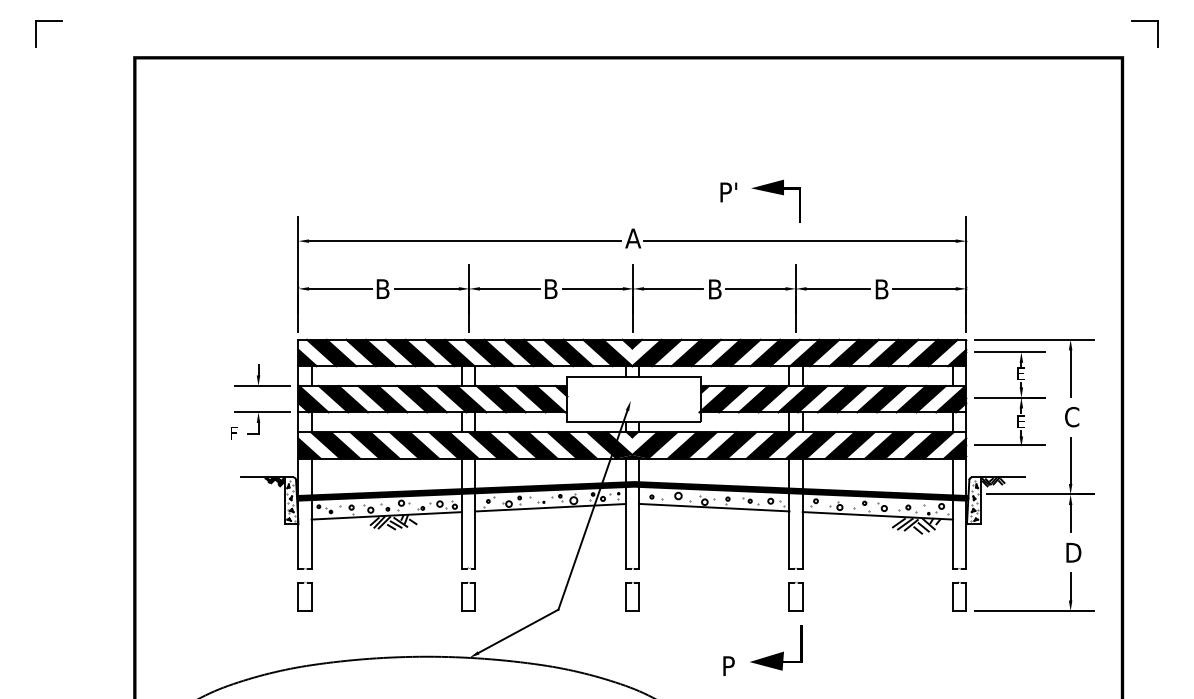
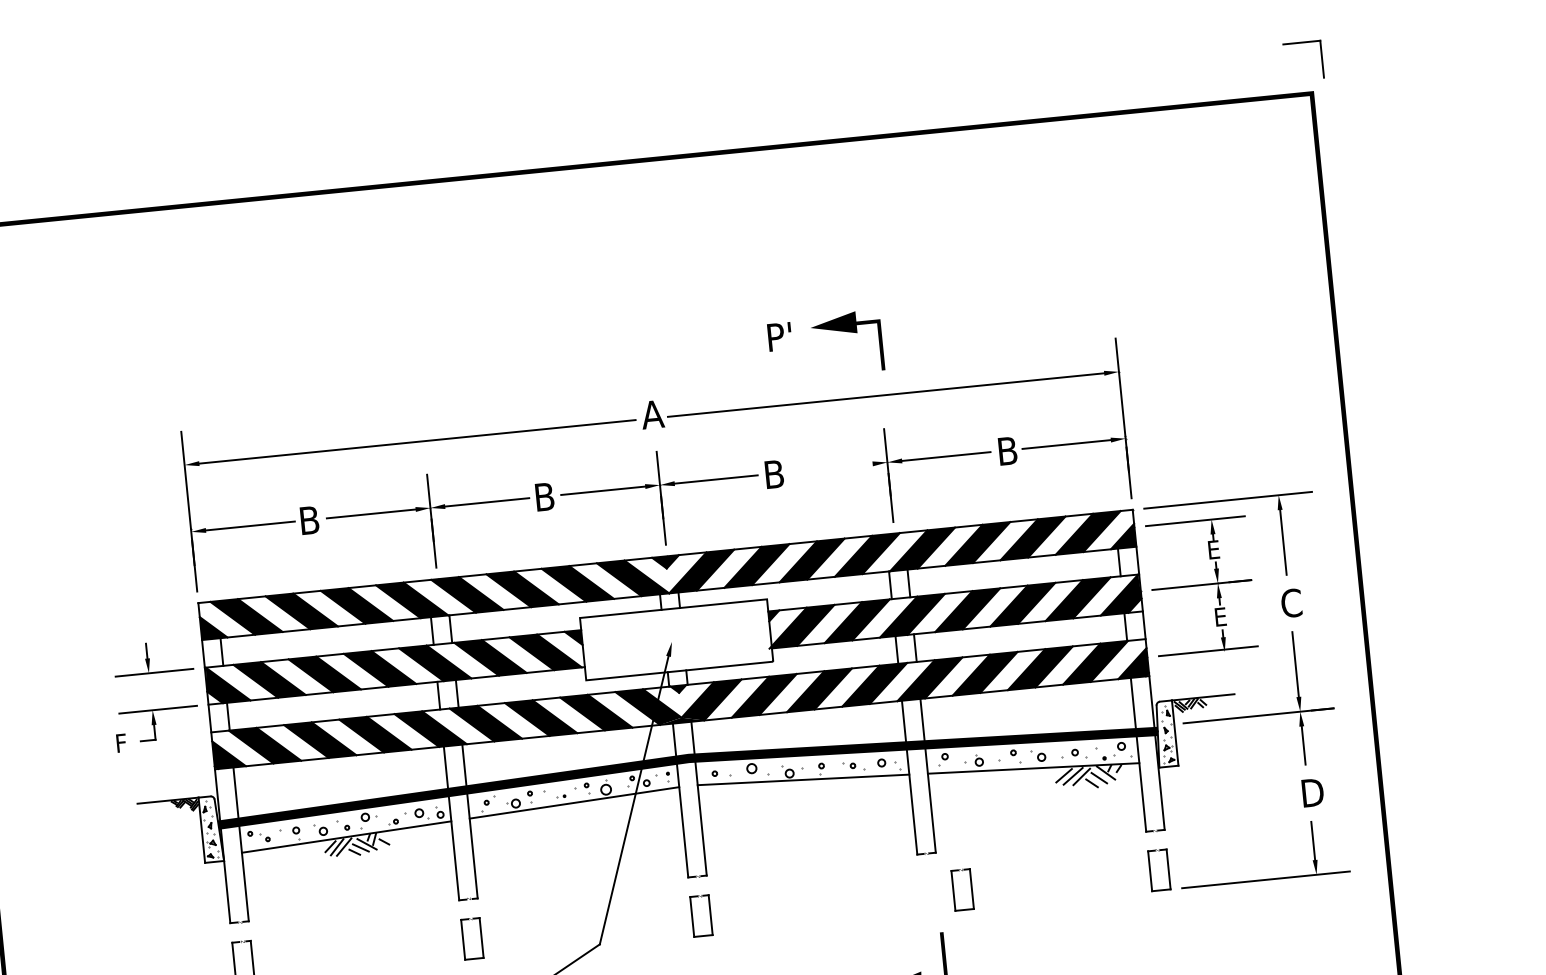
part: (1144, 21) -> (1301, 43), moved
line: (755, 288) -> (830, 467), removed
part: (795, 596) -> (961, 889), moved

